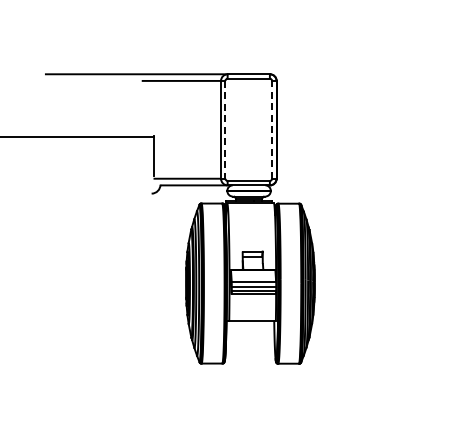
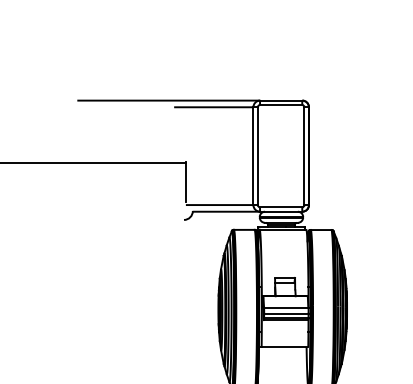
line: (225, 129) -> (257, 155), dashed -> solid
line: (272, 129) -> (304, 155), dashed -> solid

